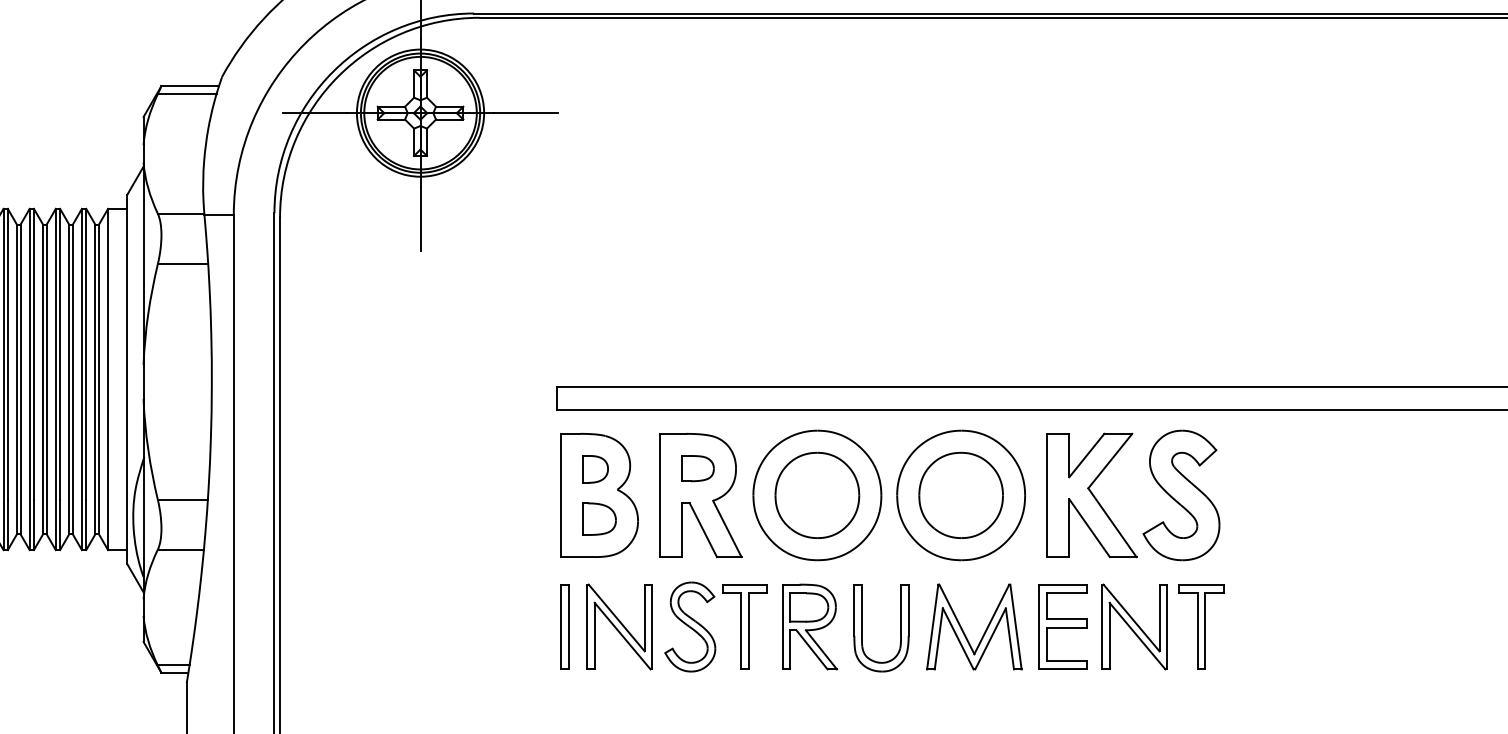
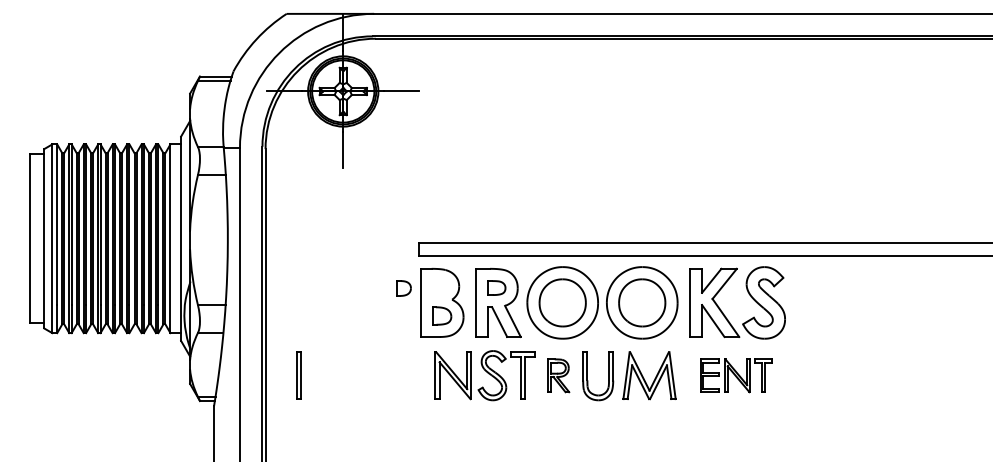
part: (594, 469) -> (403, 288), moved
part: (563, 626) -> (298, 375), moved
part: (809, 626) -> (558, 375), size x0.7
part: (1129, 626) -> (735, 375), size x0.7

